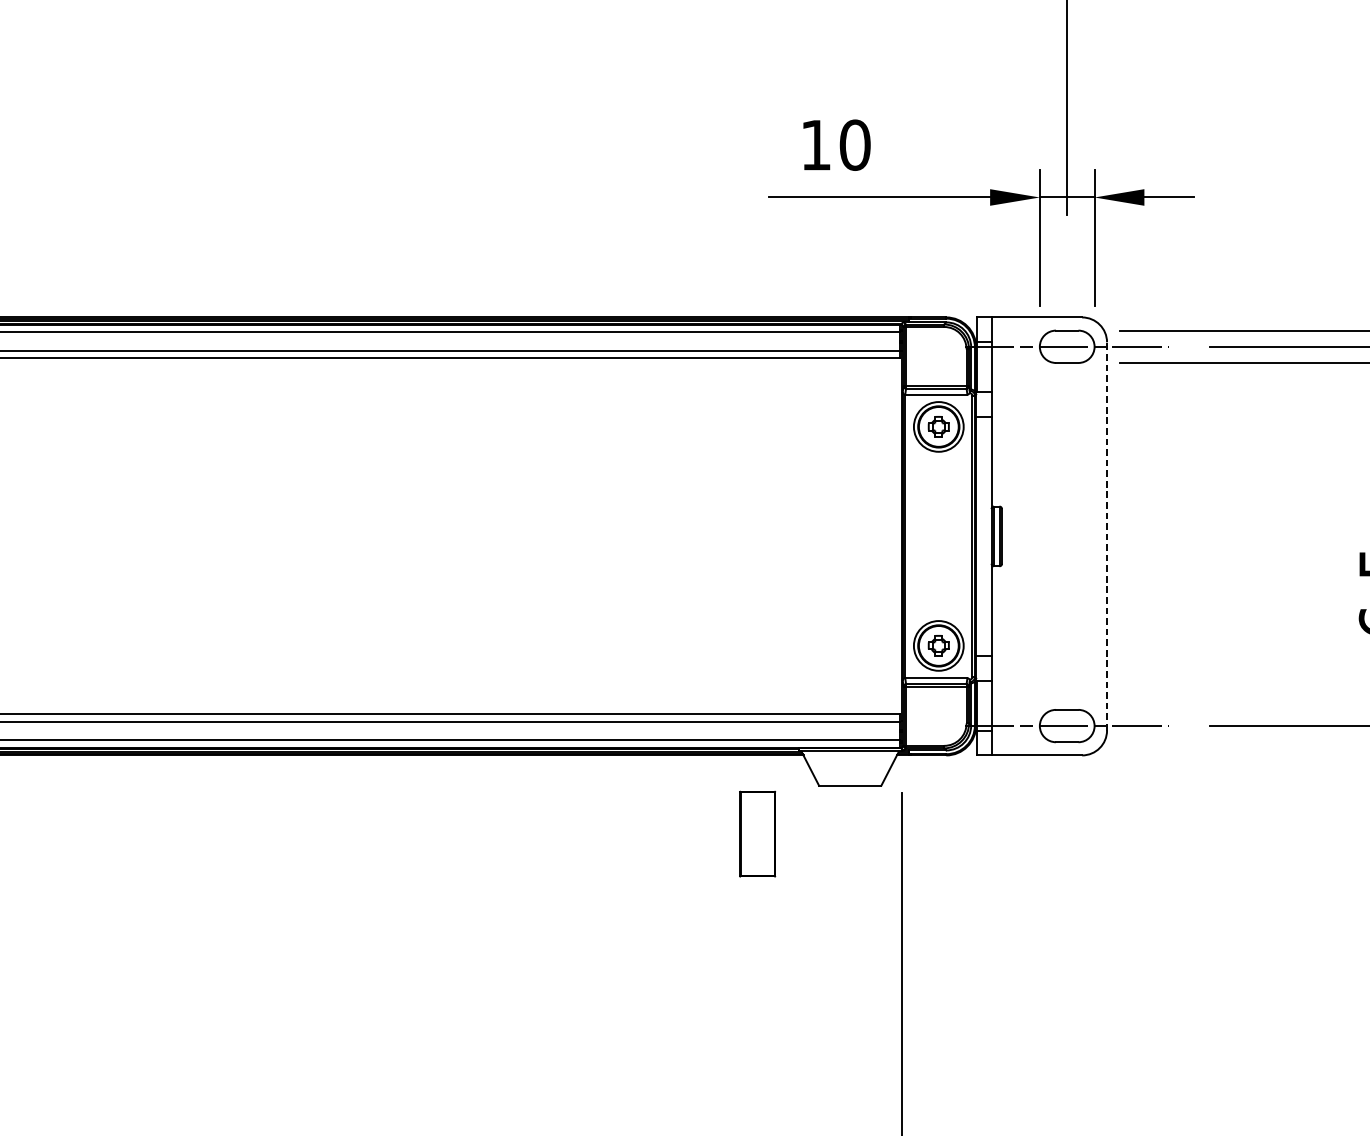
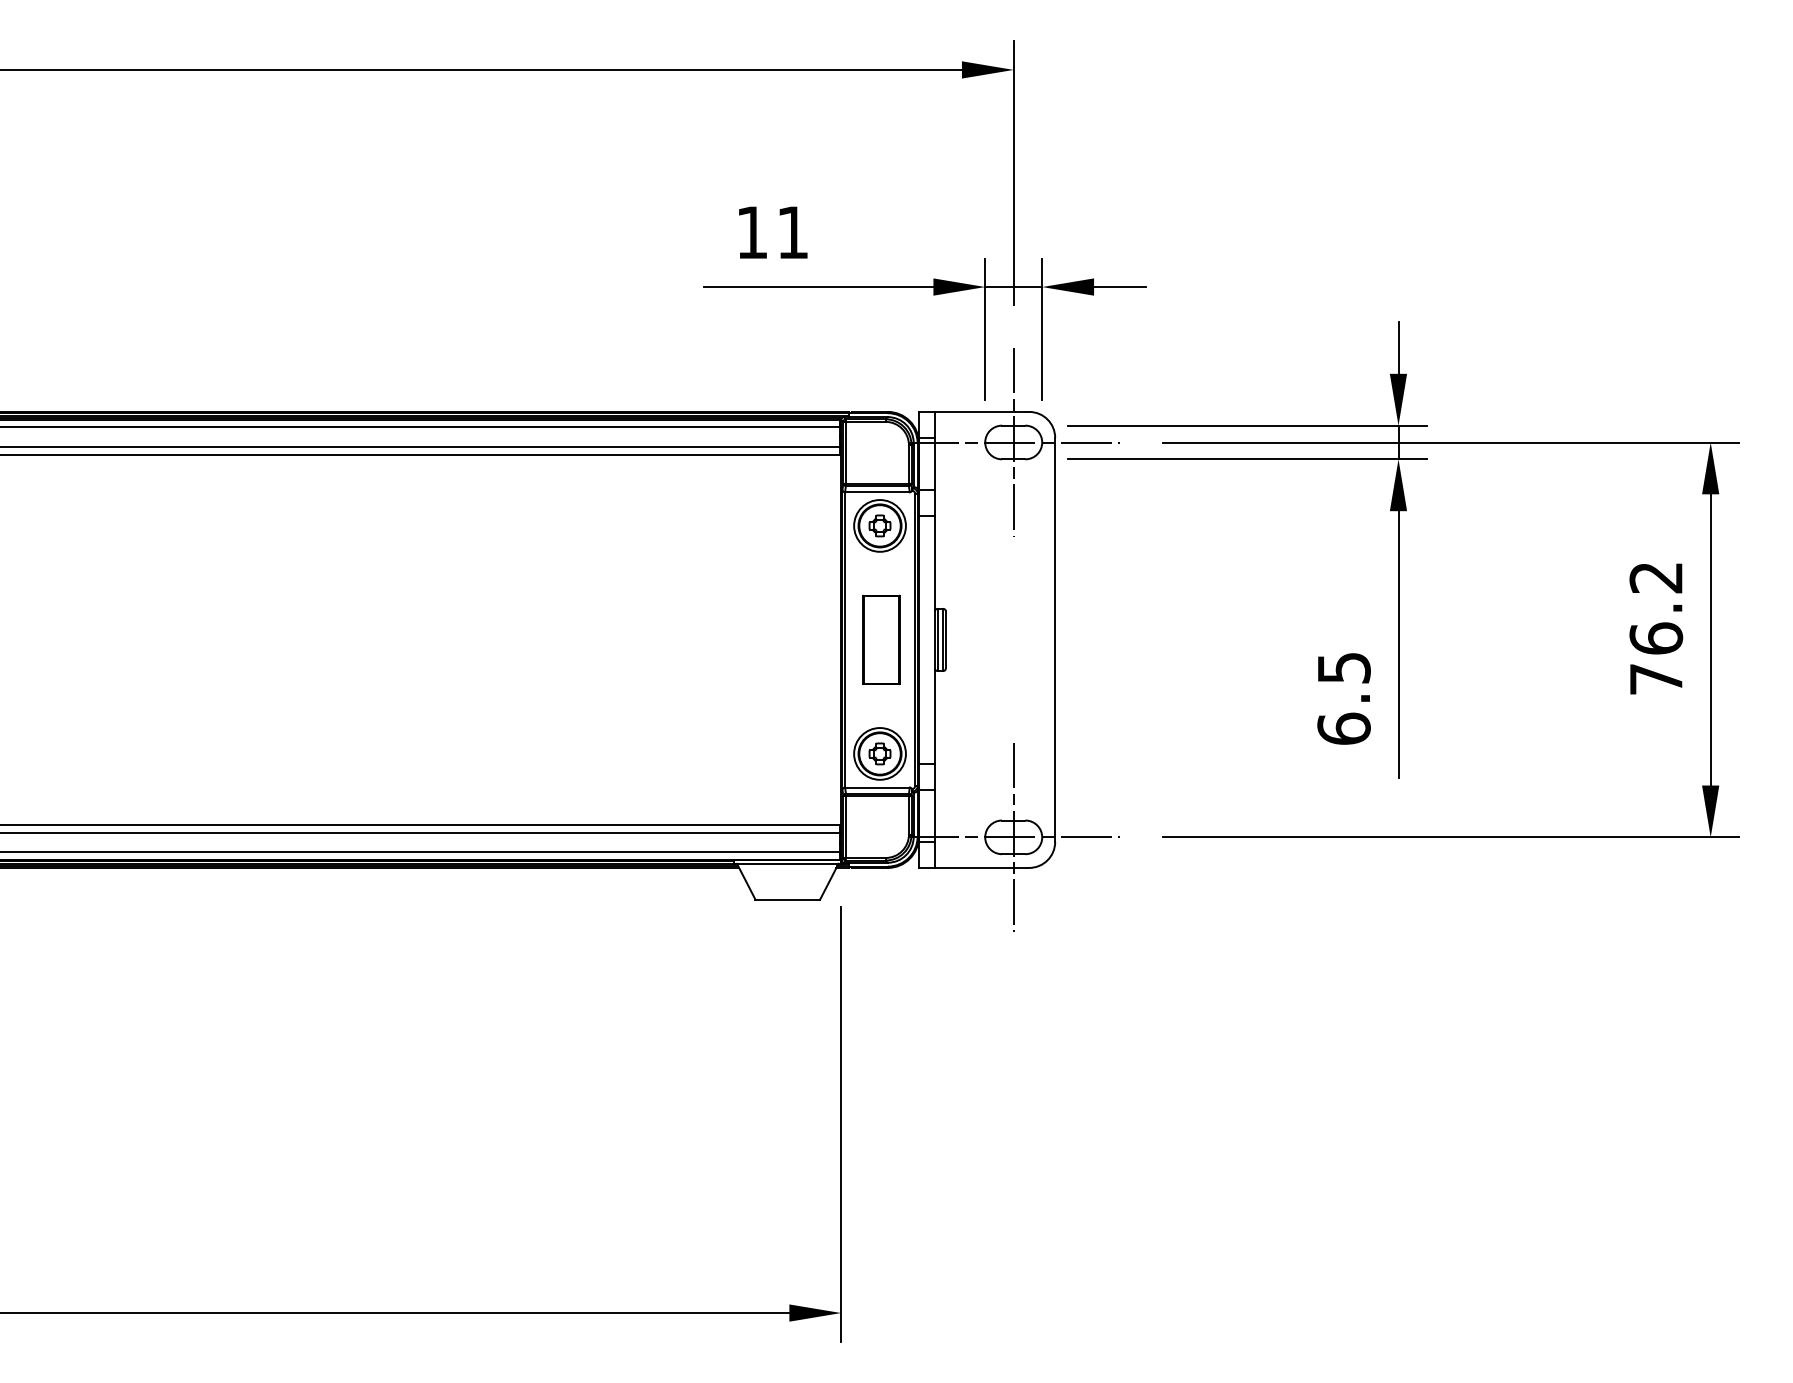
text: (855, 145) -> (793, 232), 10 -> 11
line: (1067, 346) -> (1013, 442), added
line: (1107, 536) -> (1055, 639), dashed -> solid
line: (1067, 725) -> (1013, 836), added
part: (757, 833) -> (881, 639), moved

